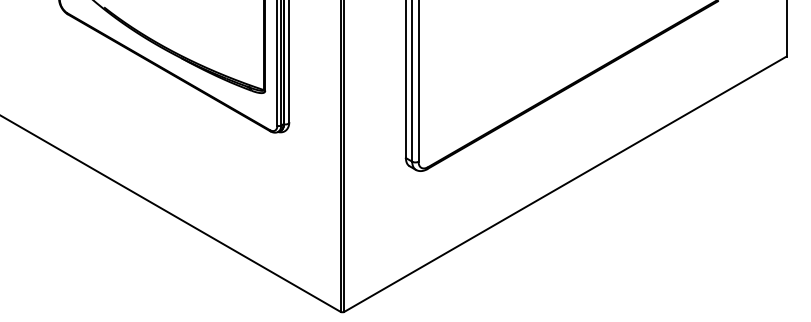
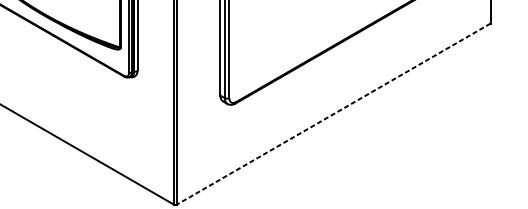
line: (565, 184) -> (333, 114), solid -> dashed

